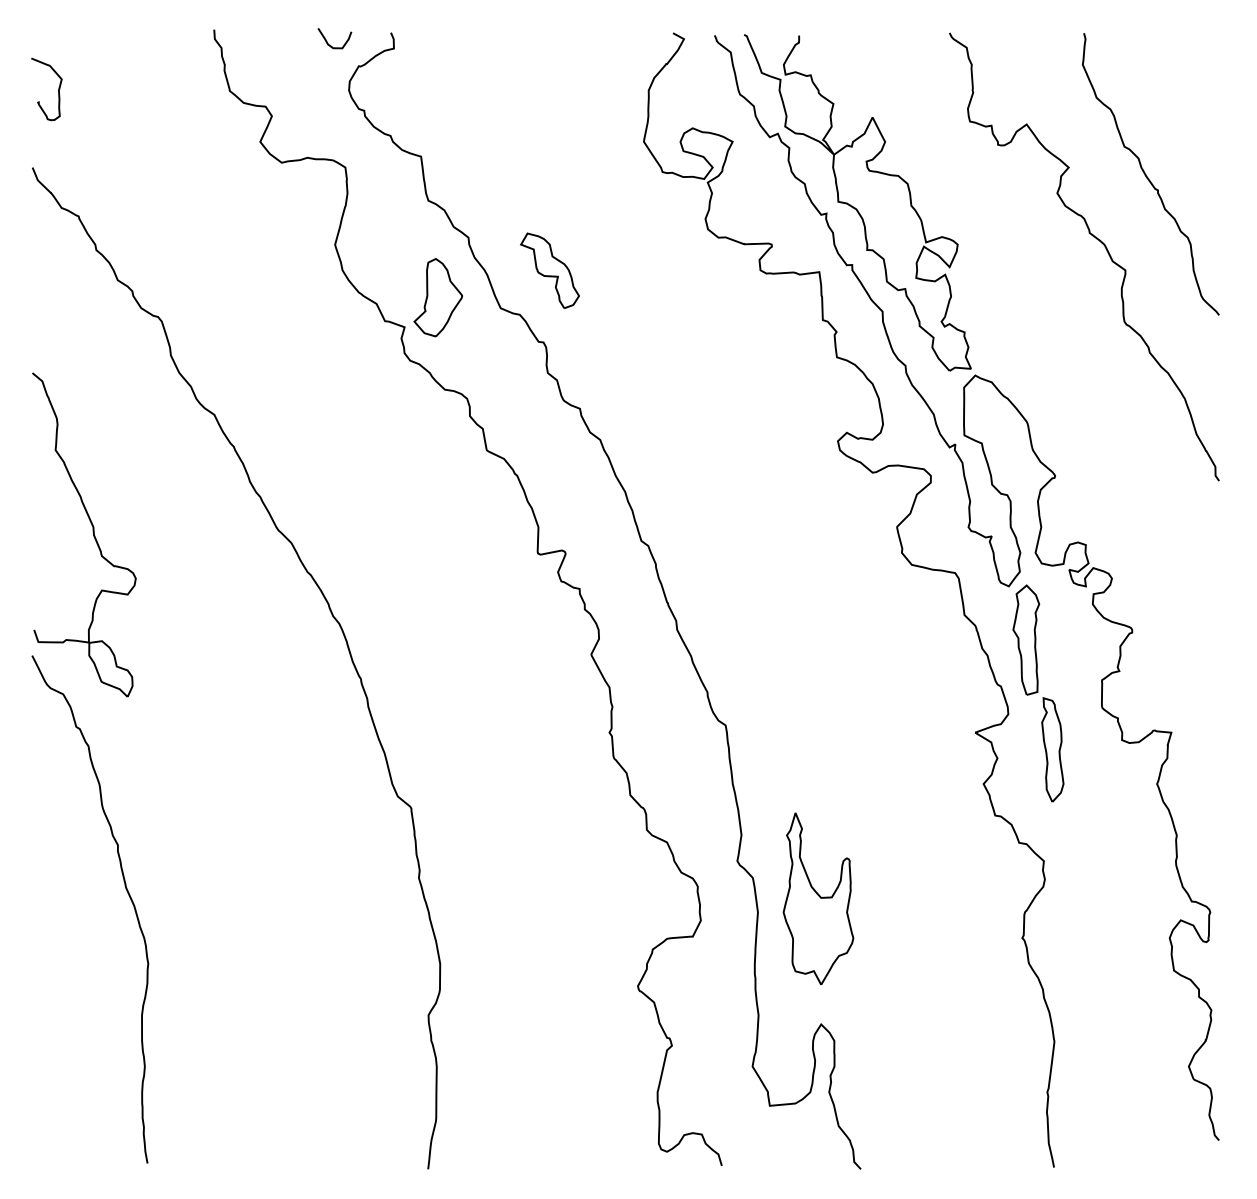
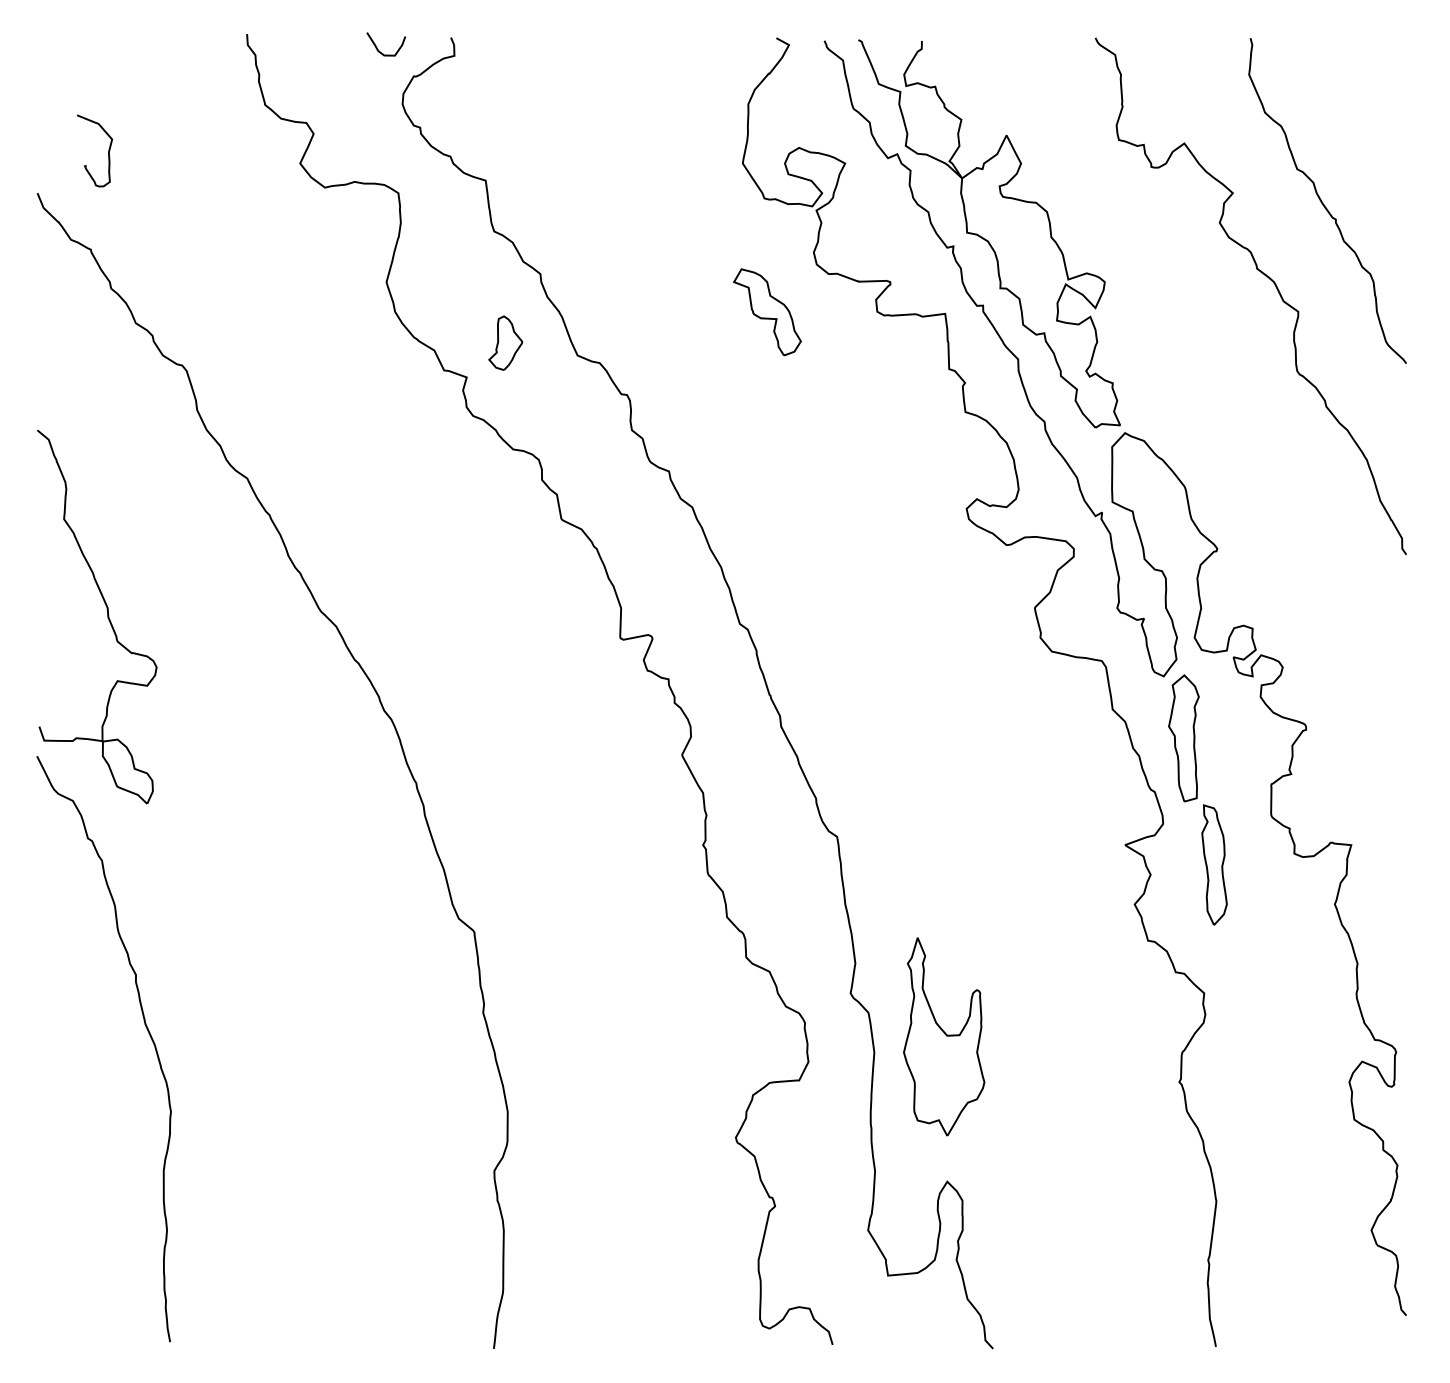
curve: (58, 88) -> (108, 150), moved
part: (550, 270) -> (767, 312), moved
part: (438, 296) -> (505, 342), size x0.6

